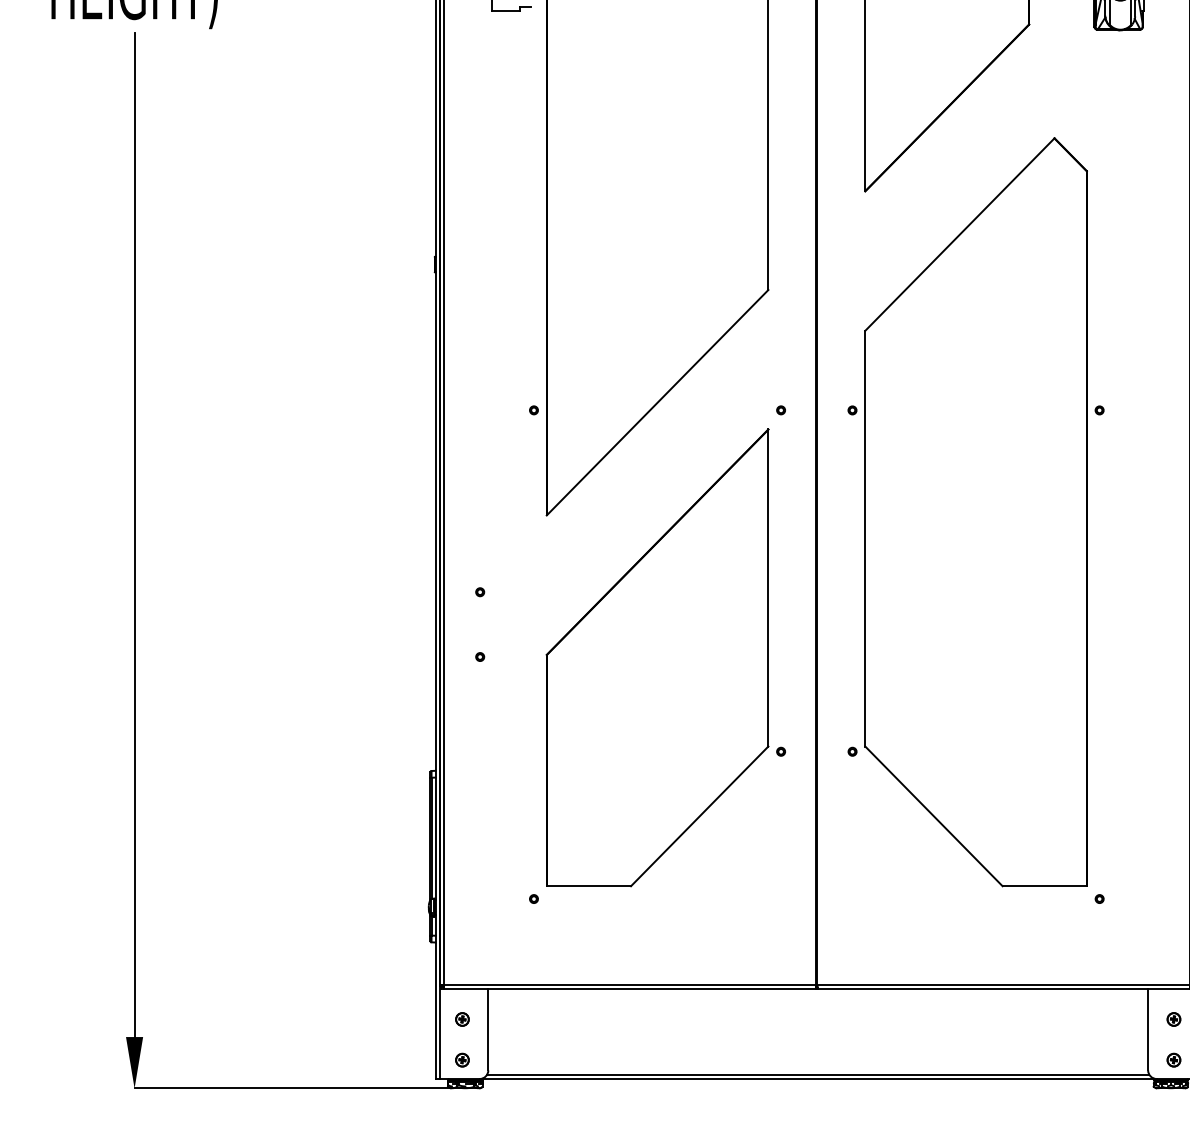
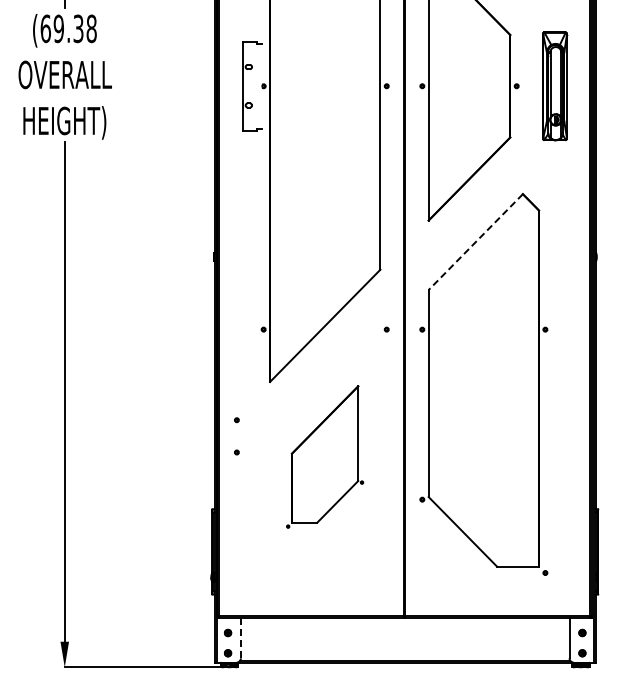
line: (959, 235) -> (475, 242), solid -> dashed
part: (656, 665) -> (324, 456), size x0.6
line: (487, 1028) -> (240, 637), solid -> dashed

